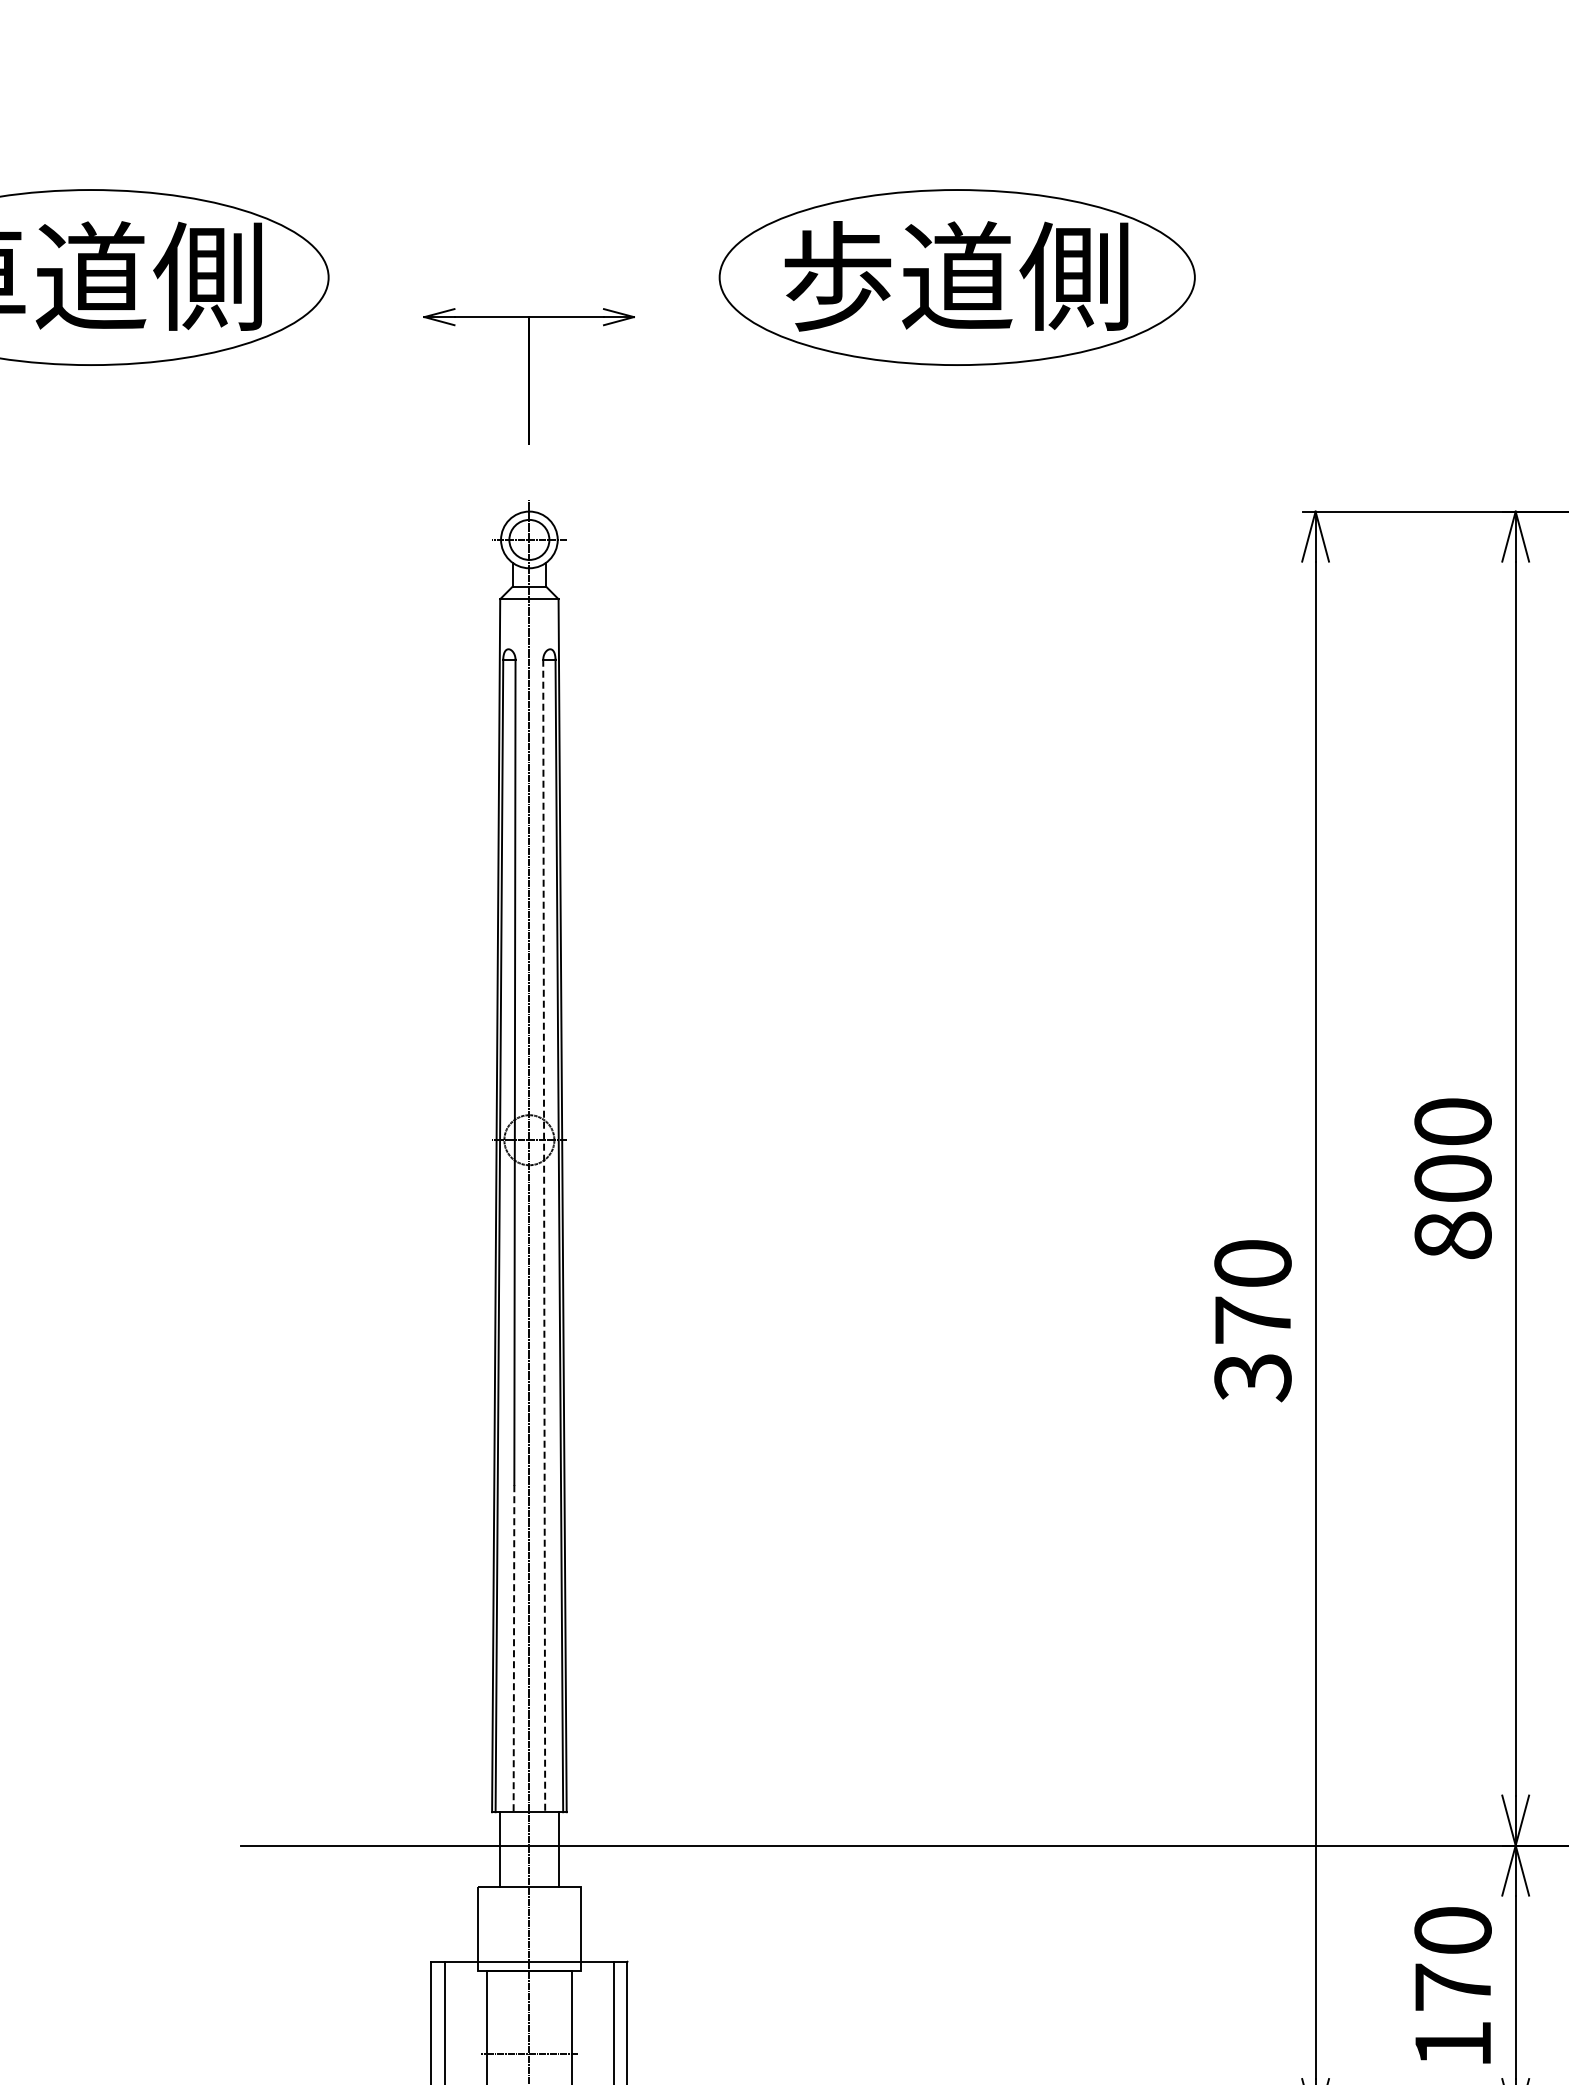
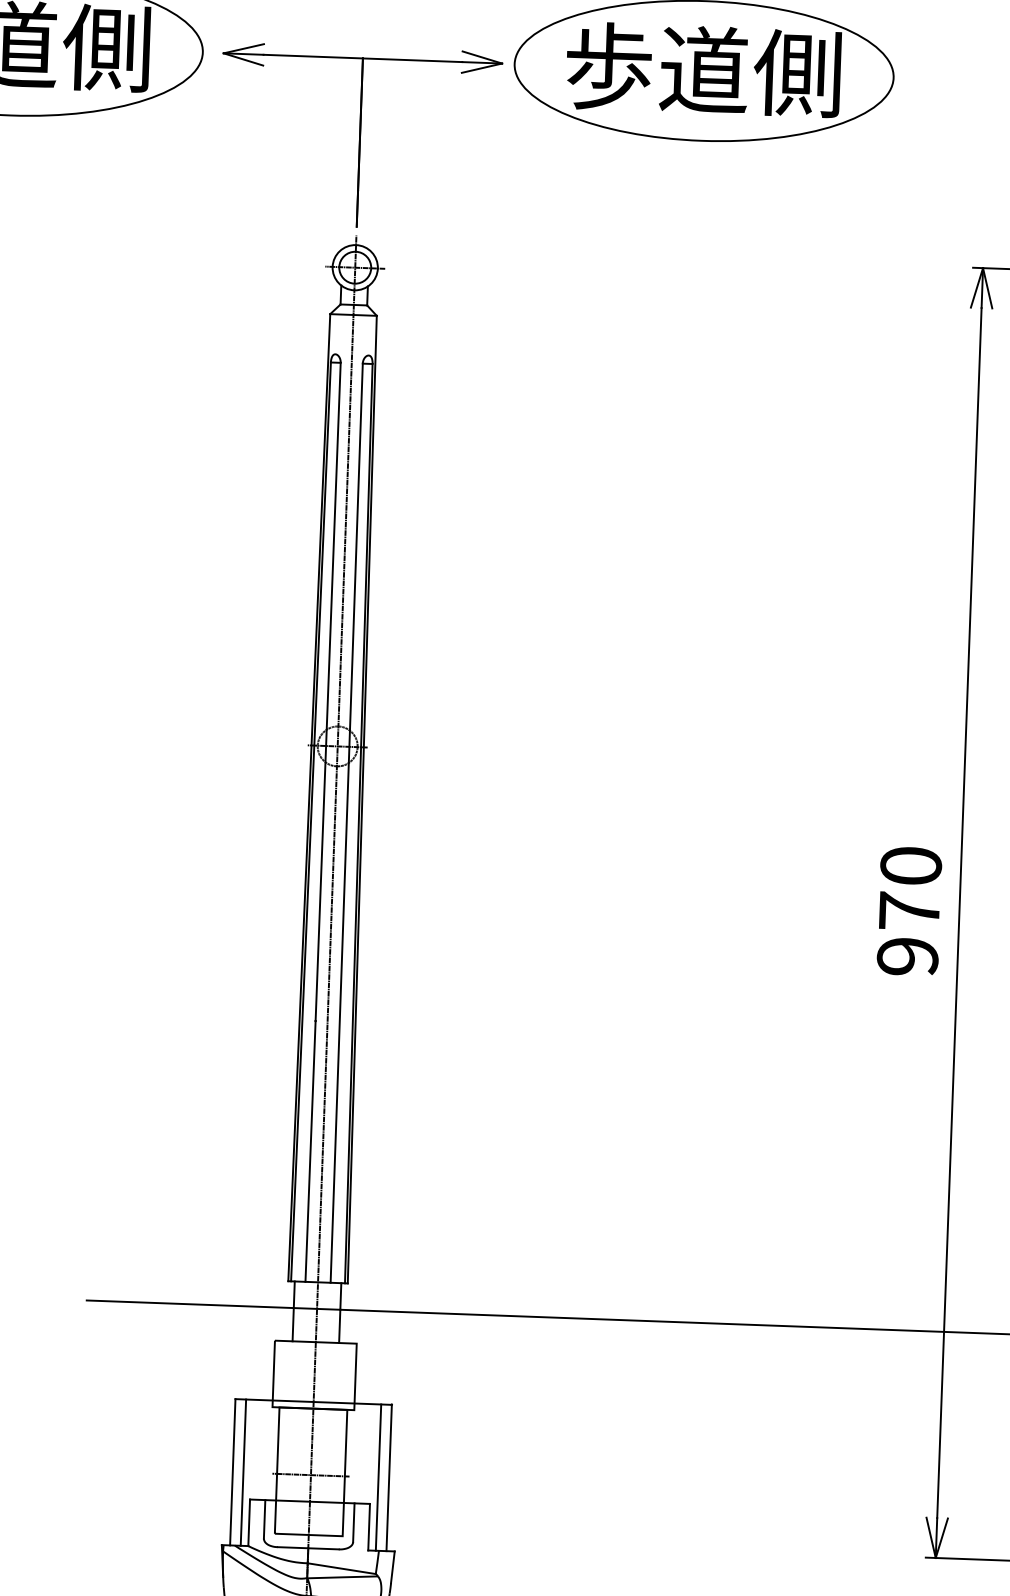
part: (528, 376) -> (359, 137), size x1.67
line: (544, 1236) -> (346, 823), dashed -> solid
text: (1252, 1378) -> (907, 957), 370 -> 970
line: (513, 1649) -> (310, 1152), dashed -> solid

